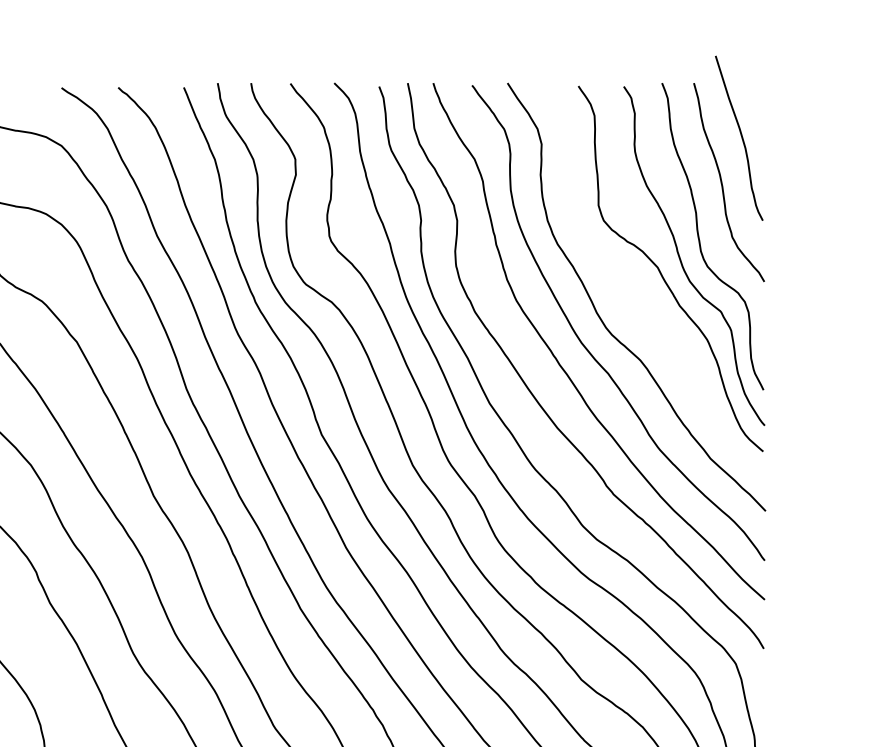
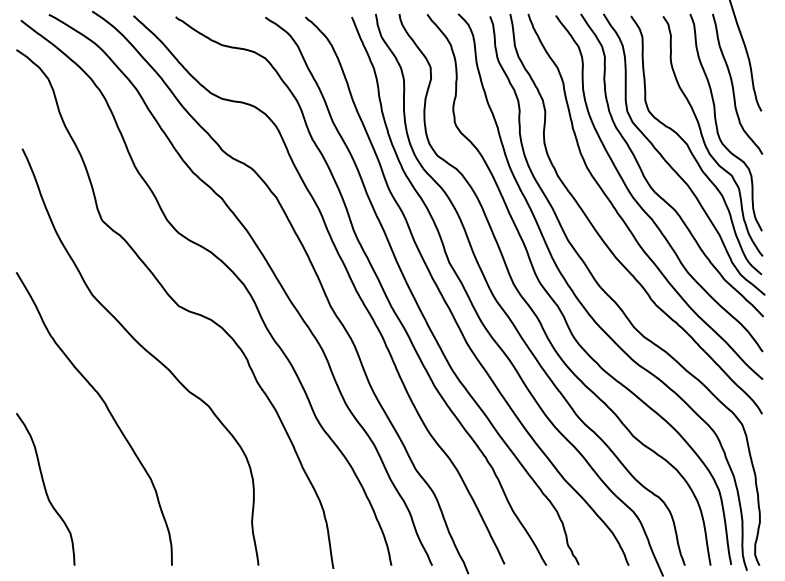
curve: (635, 297) -> (671, 165), added

